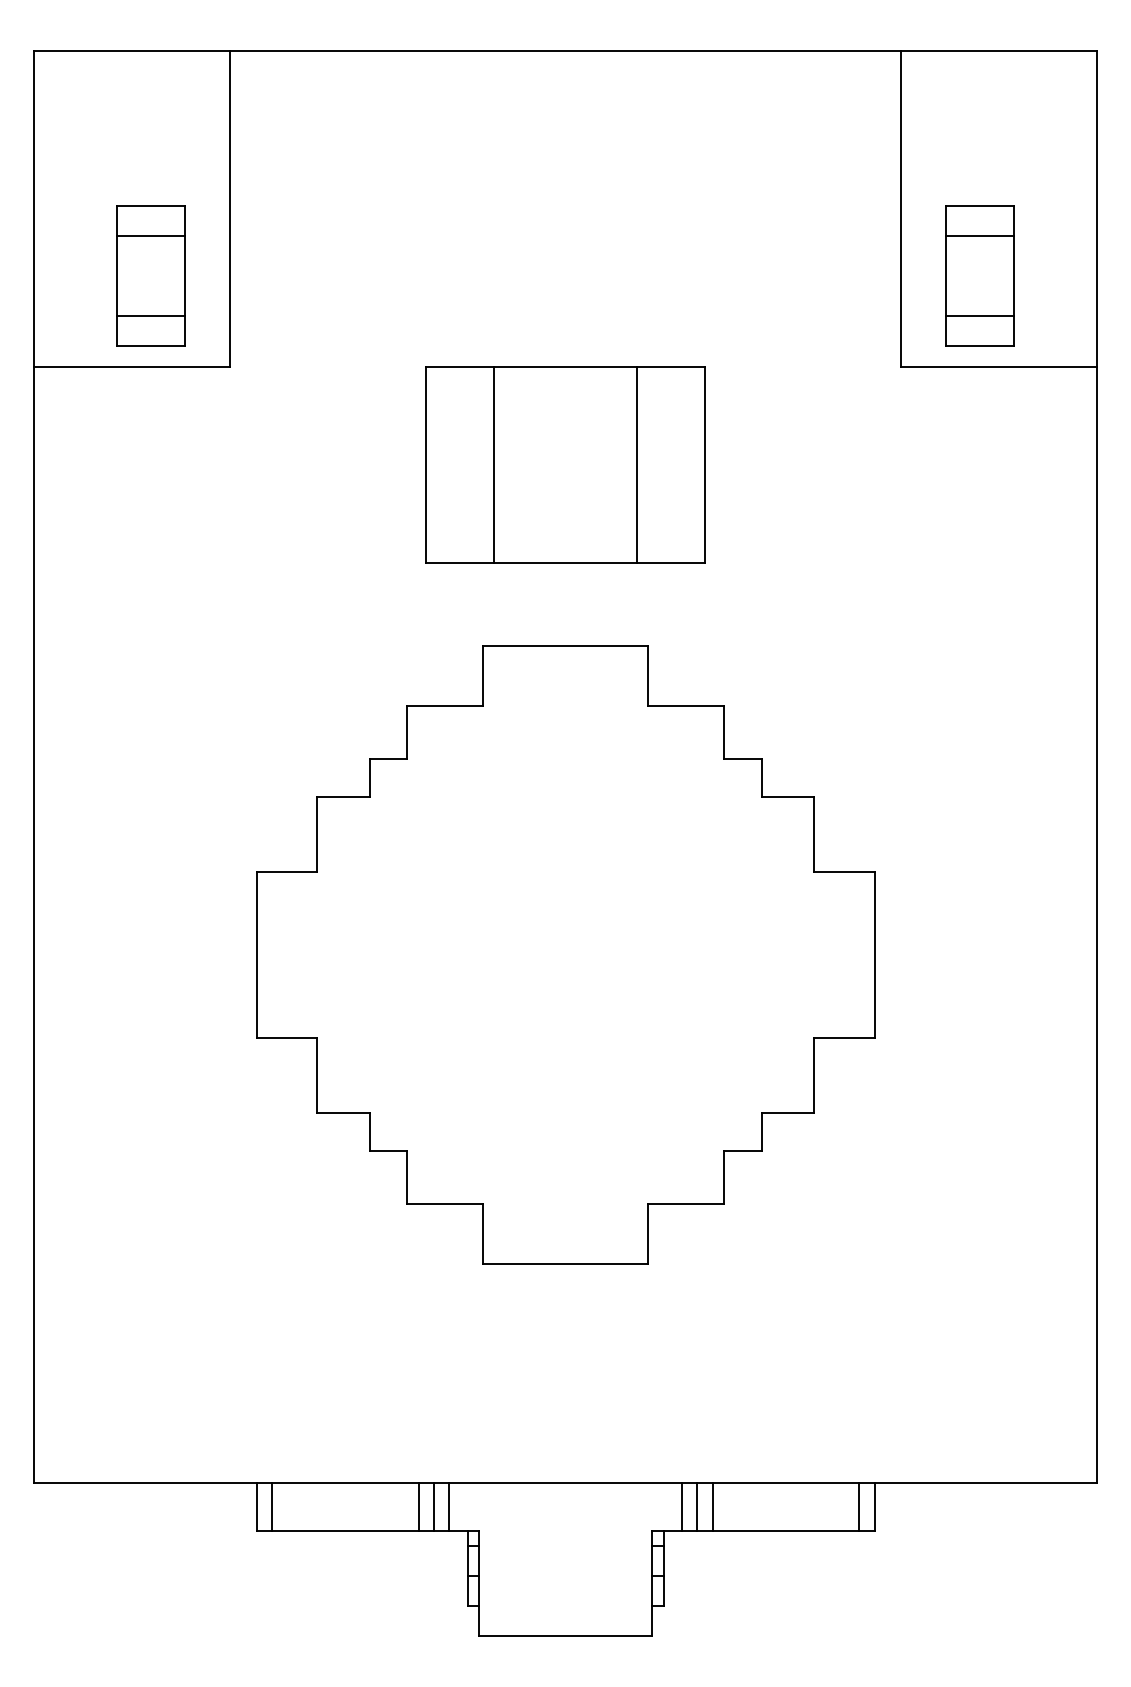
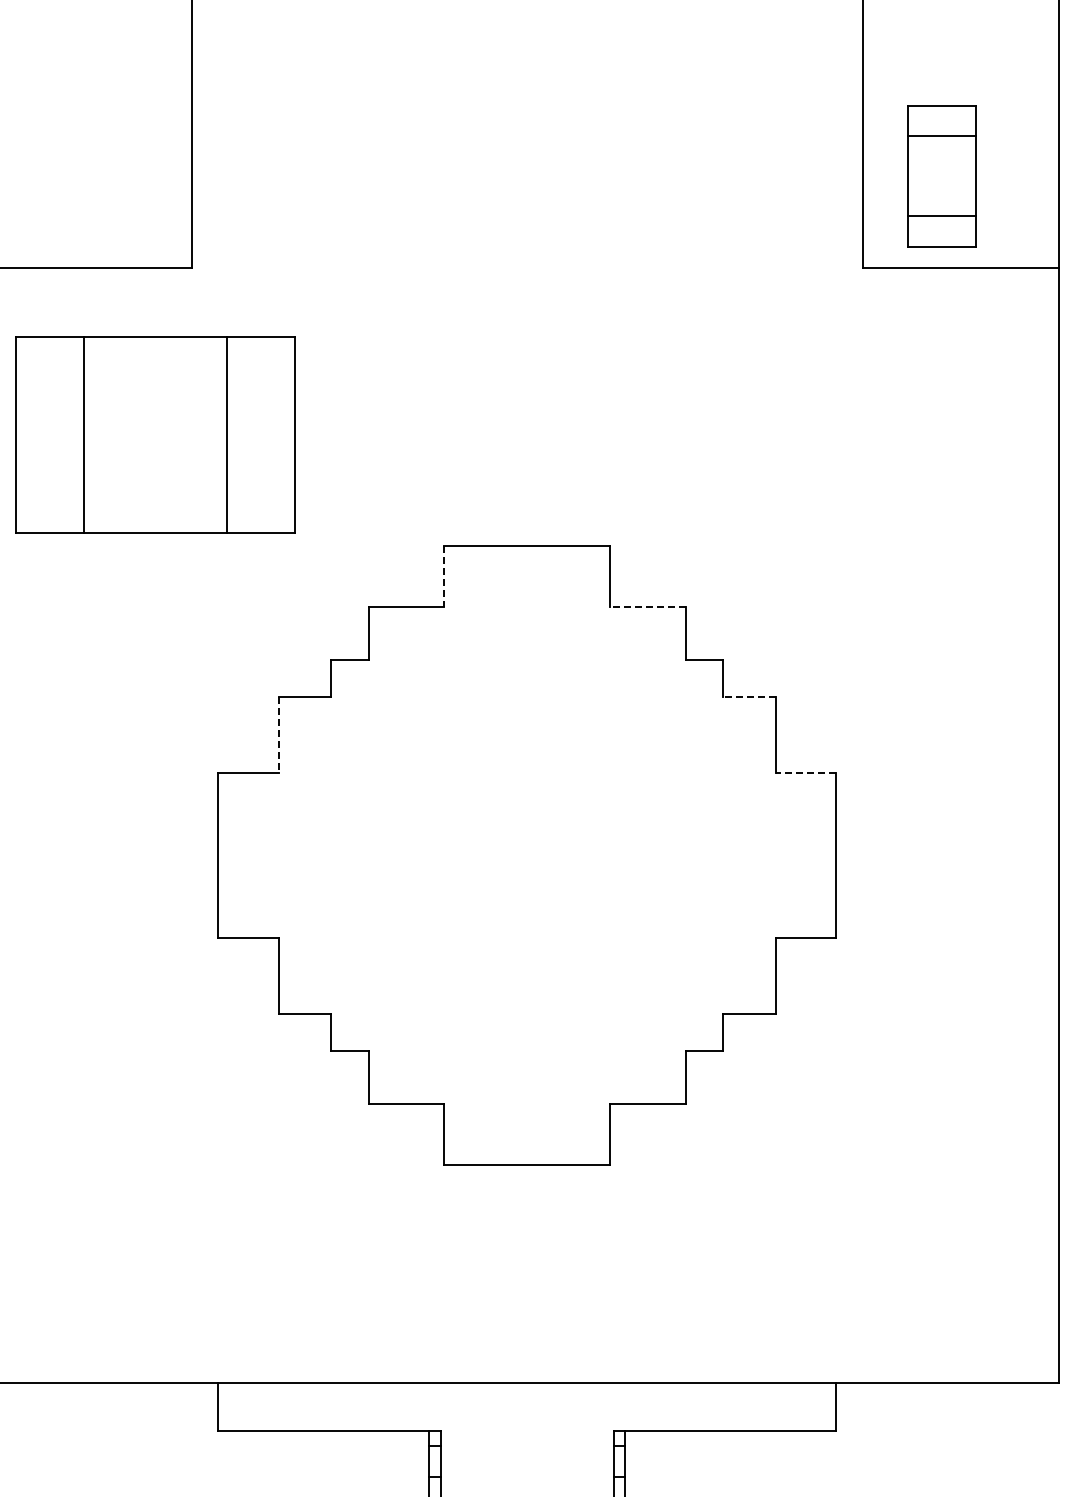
part: (150, 275) -> (112, 175), removed
part: (565, 464) -> (155, 433), moved
line: (482, 676) -> (444, 576), solid -> dashed
line: (686, 706) -> (648, 606), solid -> dashed
line: (787, 796) -> (749, 696), solid -> dashed
line: (316, 834) -> (278, 734), solid -> dashed
line: (843, 872) -> (805, 772), solid -> dashed
line: (271, 1506) -> (233, 1406), removed
line: (418, 1506) -> (380, 1406), removed
line: (433, 1506) -> (395, 1406), removed
line: (448, 1506) -> (410, 1406), removed
line: (682, 1506) -> (644, 1406), removed
line: (697, 1506) -> (659, 1406), removed
line: (712, 1506) -> (674, 1406), removed
line: (859, 1506) -> (821, 1406), removed

